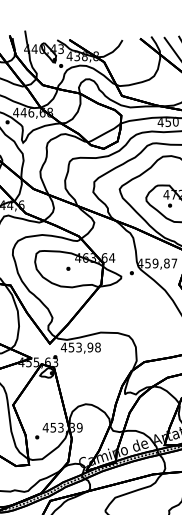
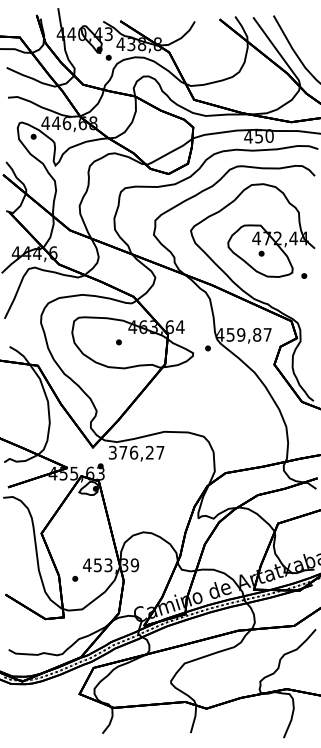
text: (80, 347) -> (136, 452), 453,98 -> 376,27

